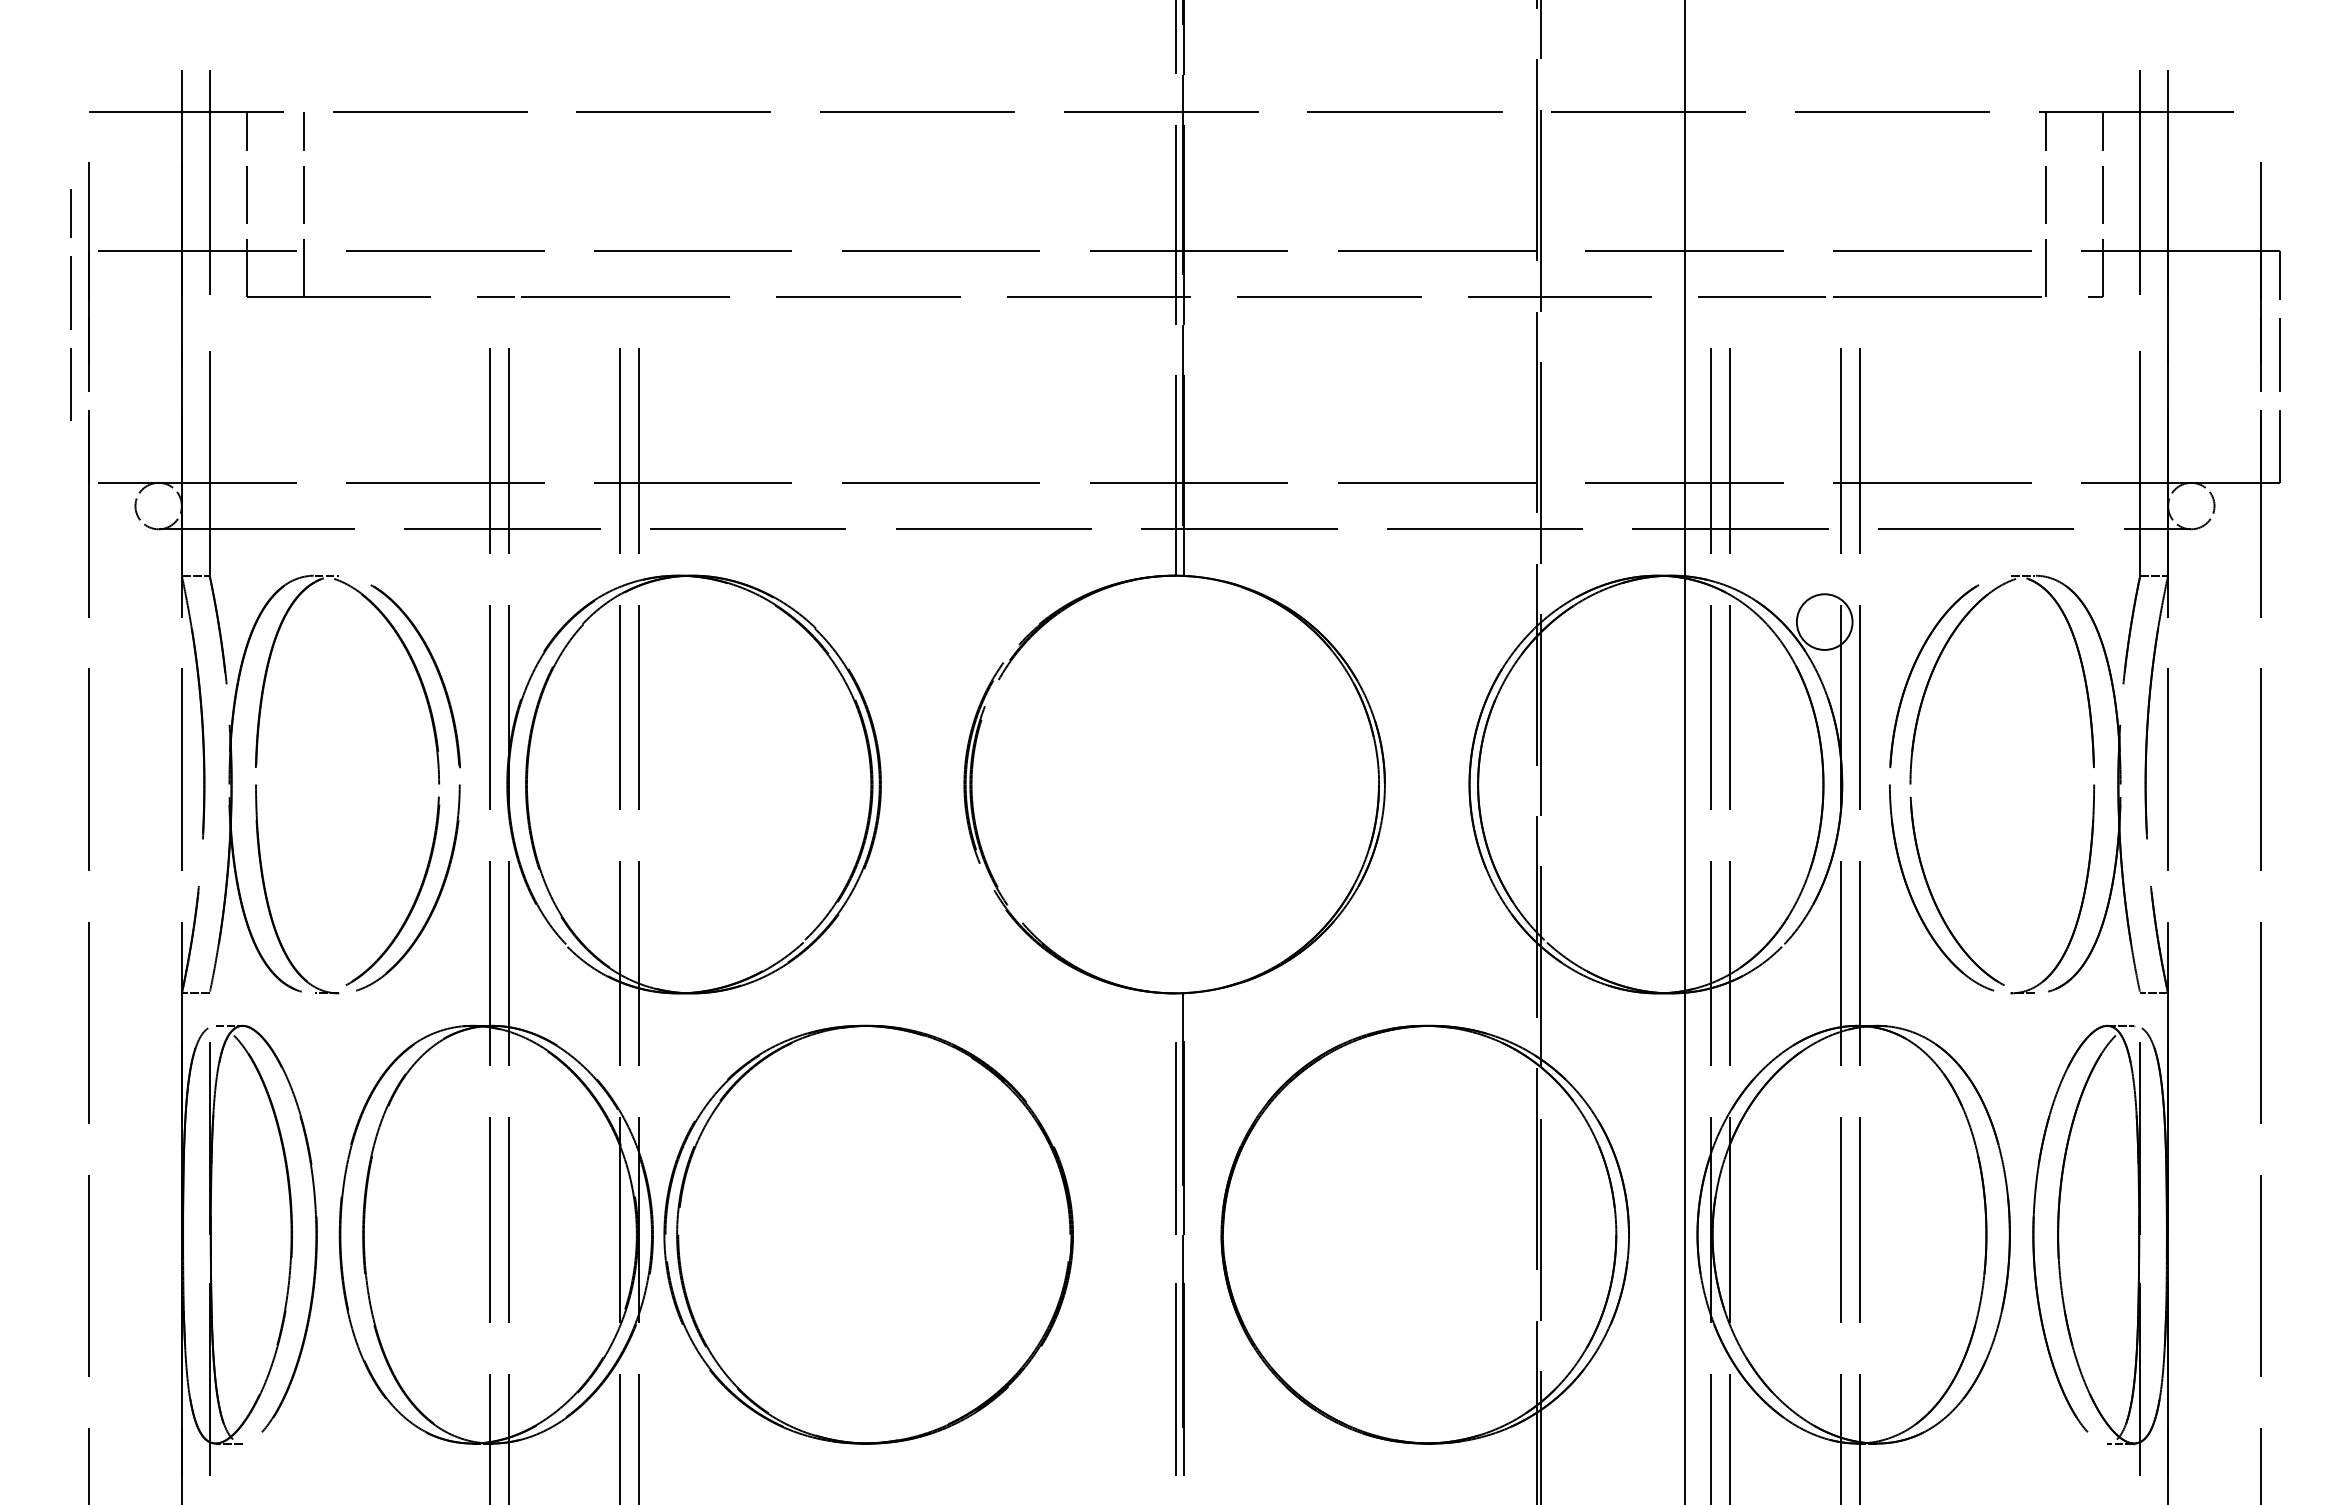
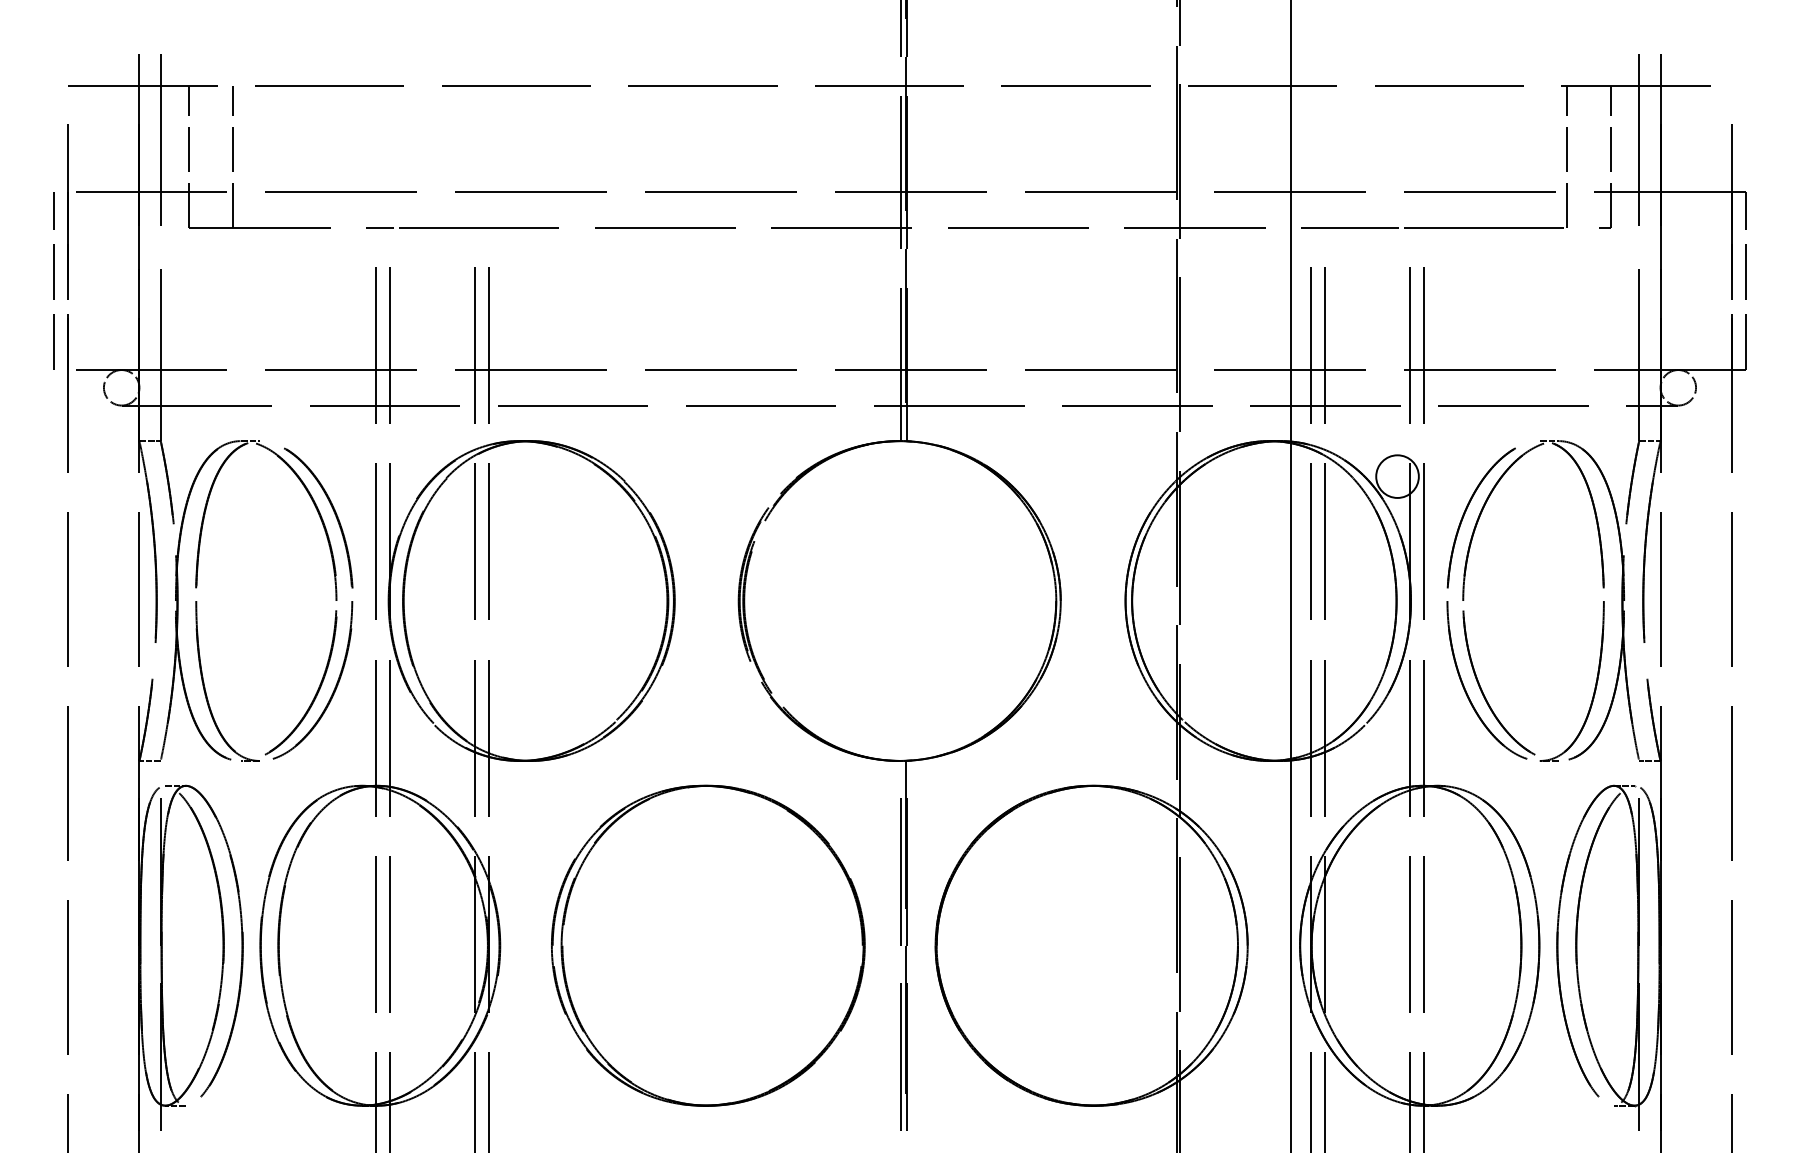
line: (70, 304) -> (54, 280), moved
part: (868, 1234) -> (708, 945), moved

